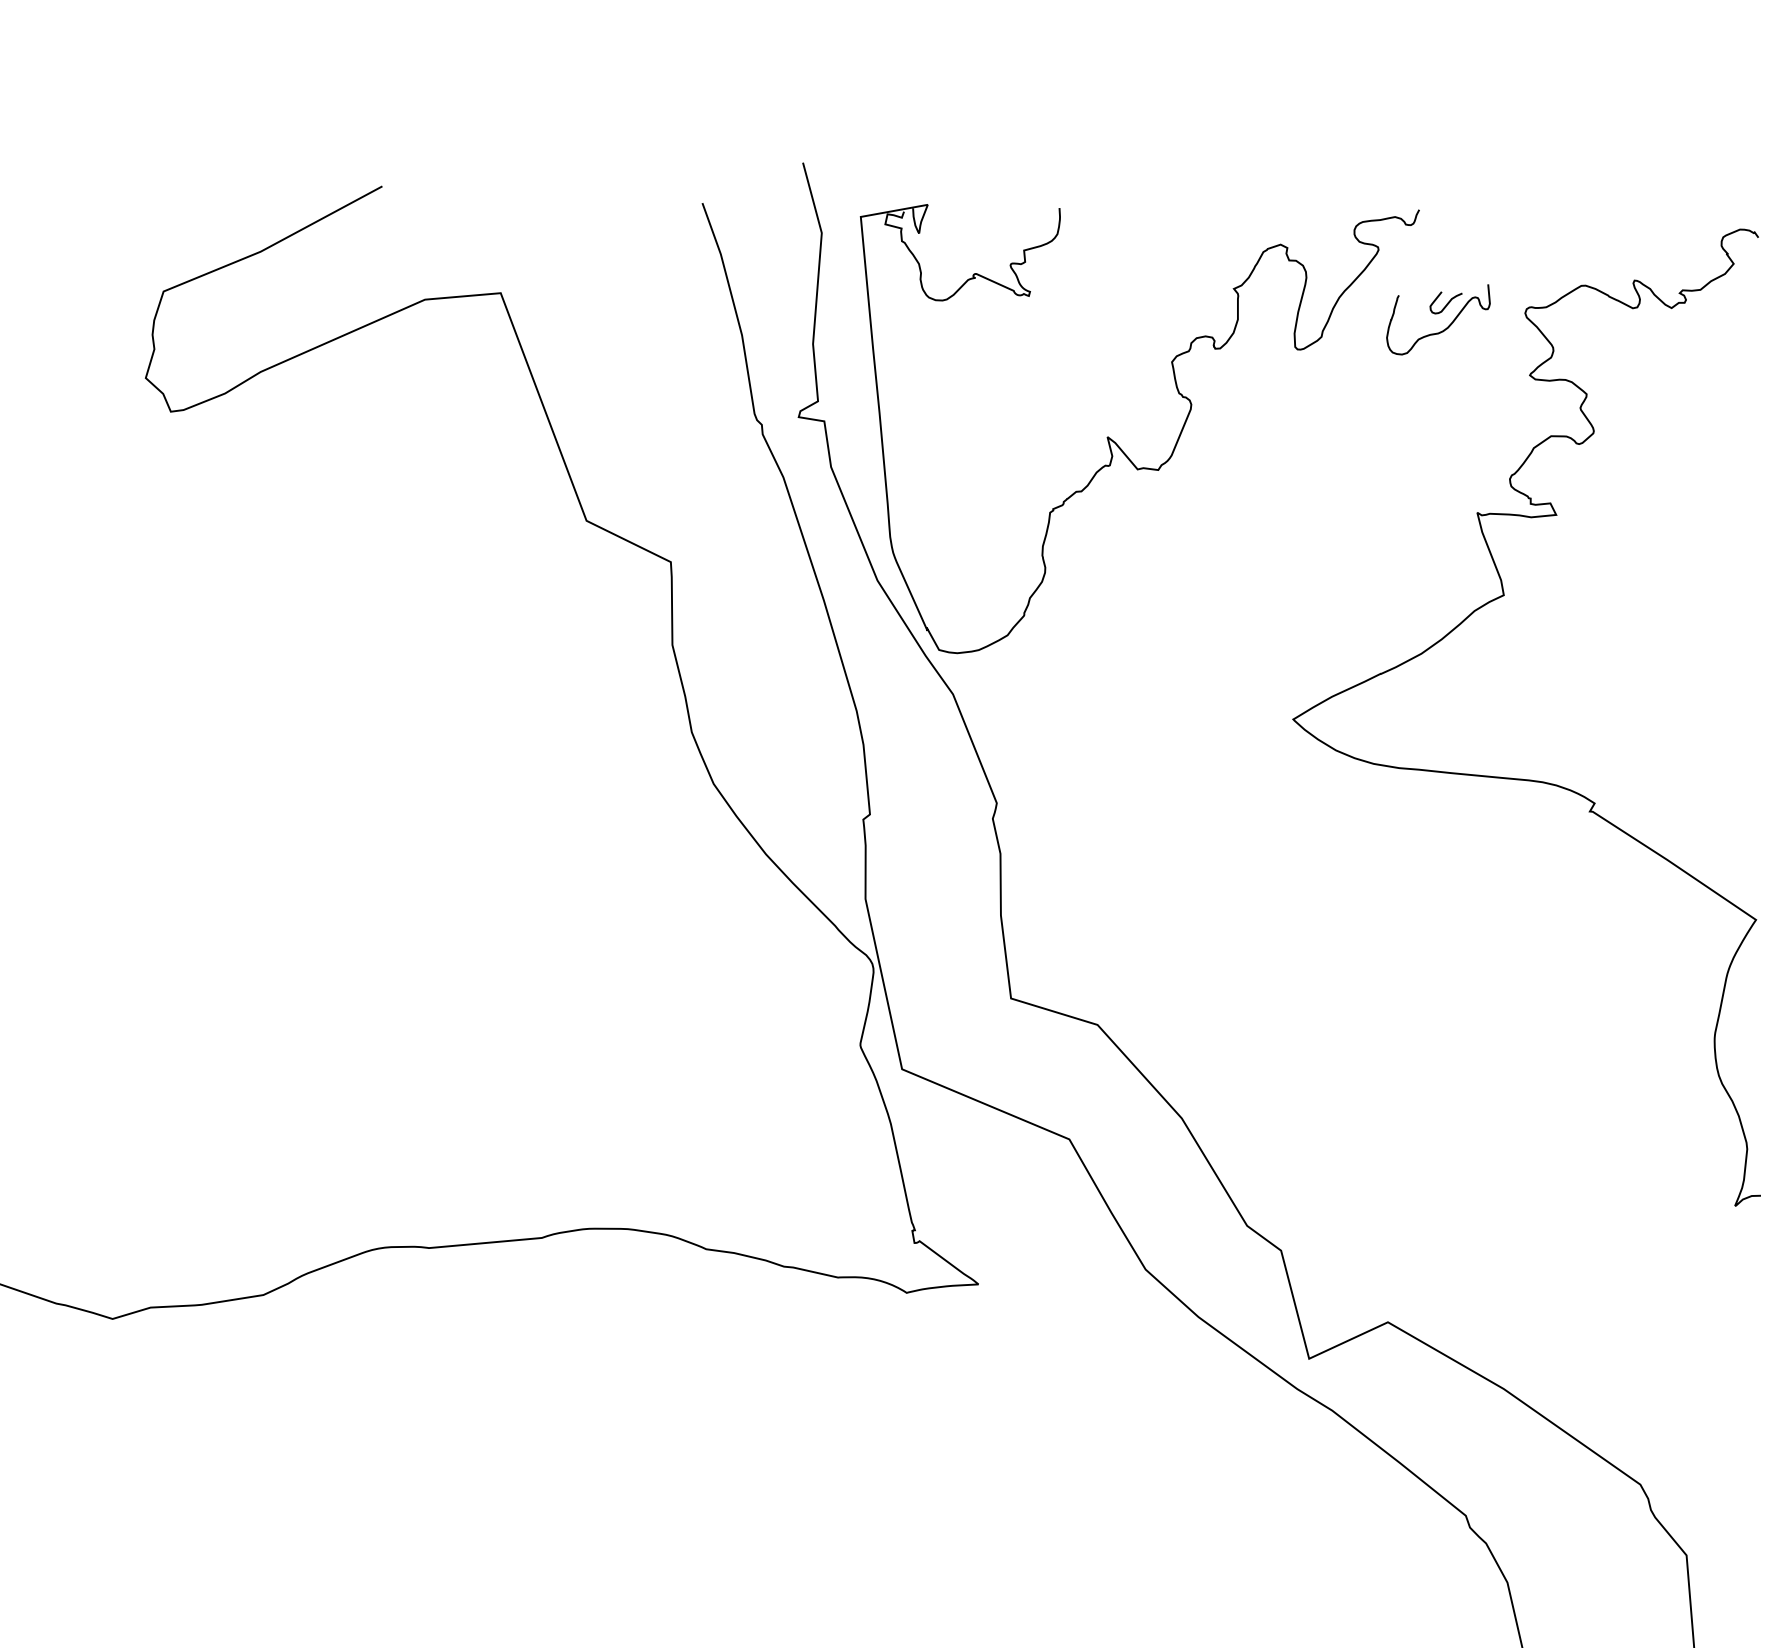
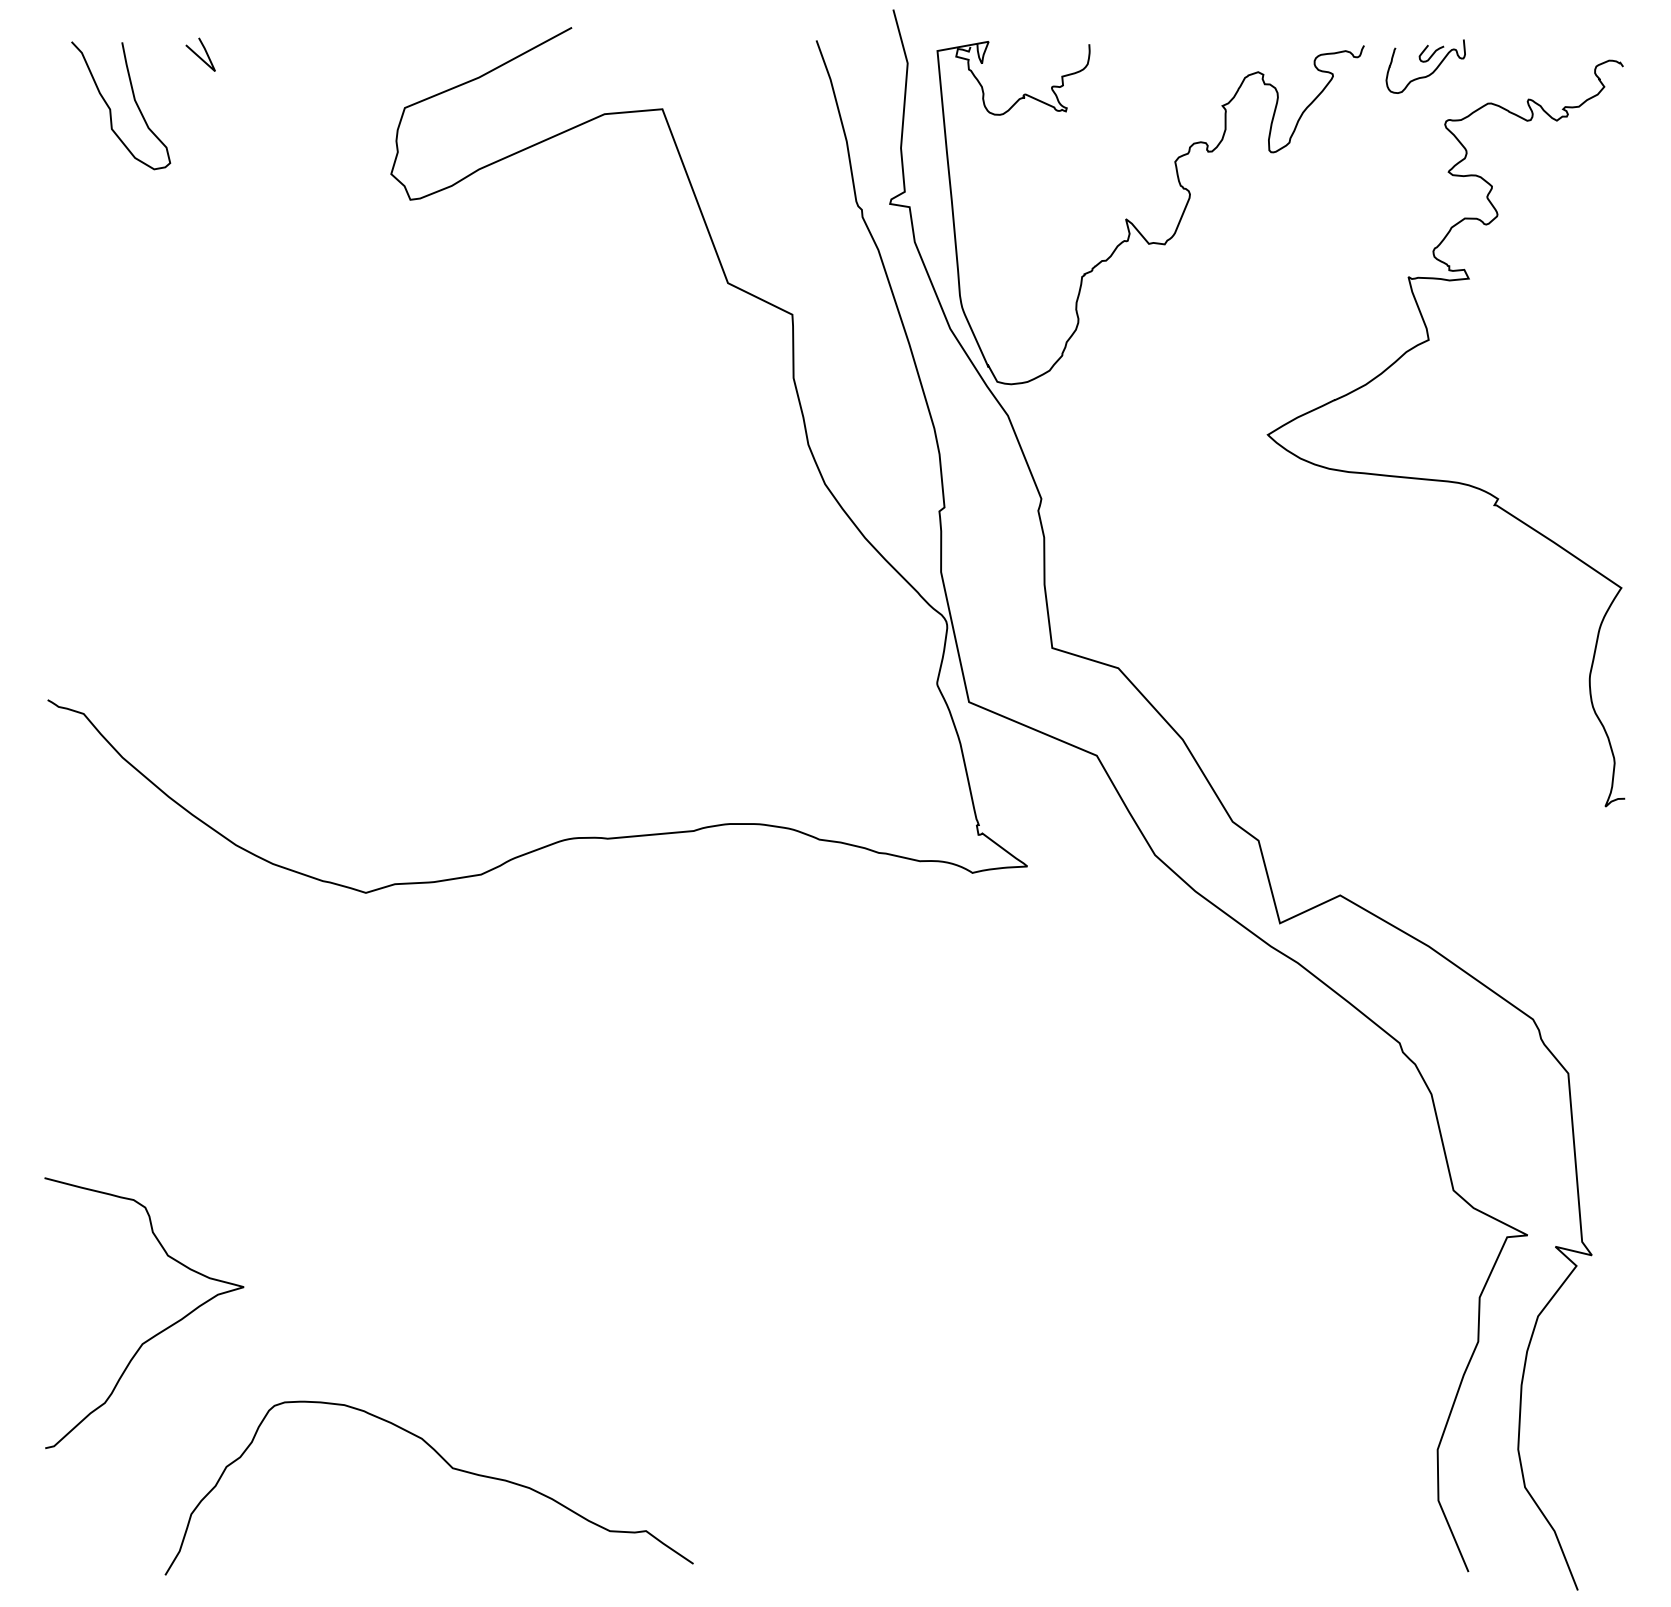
part: (1438, 319) -> (1425, 66), moved

